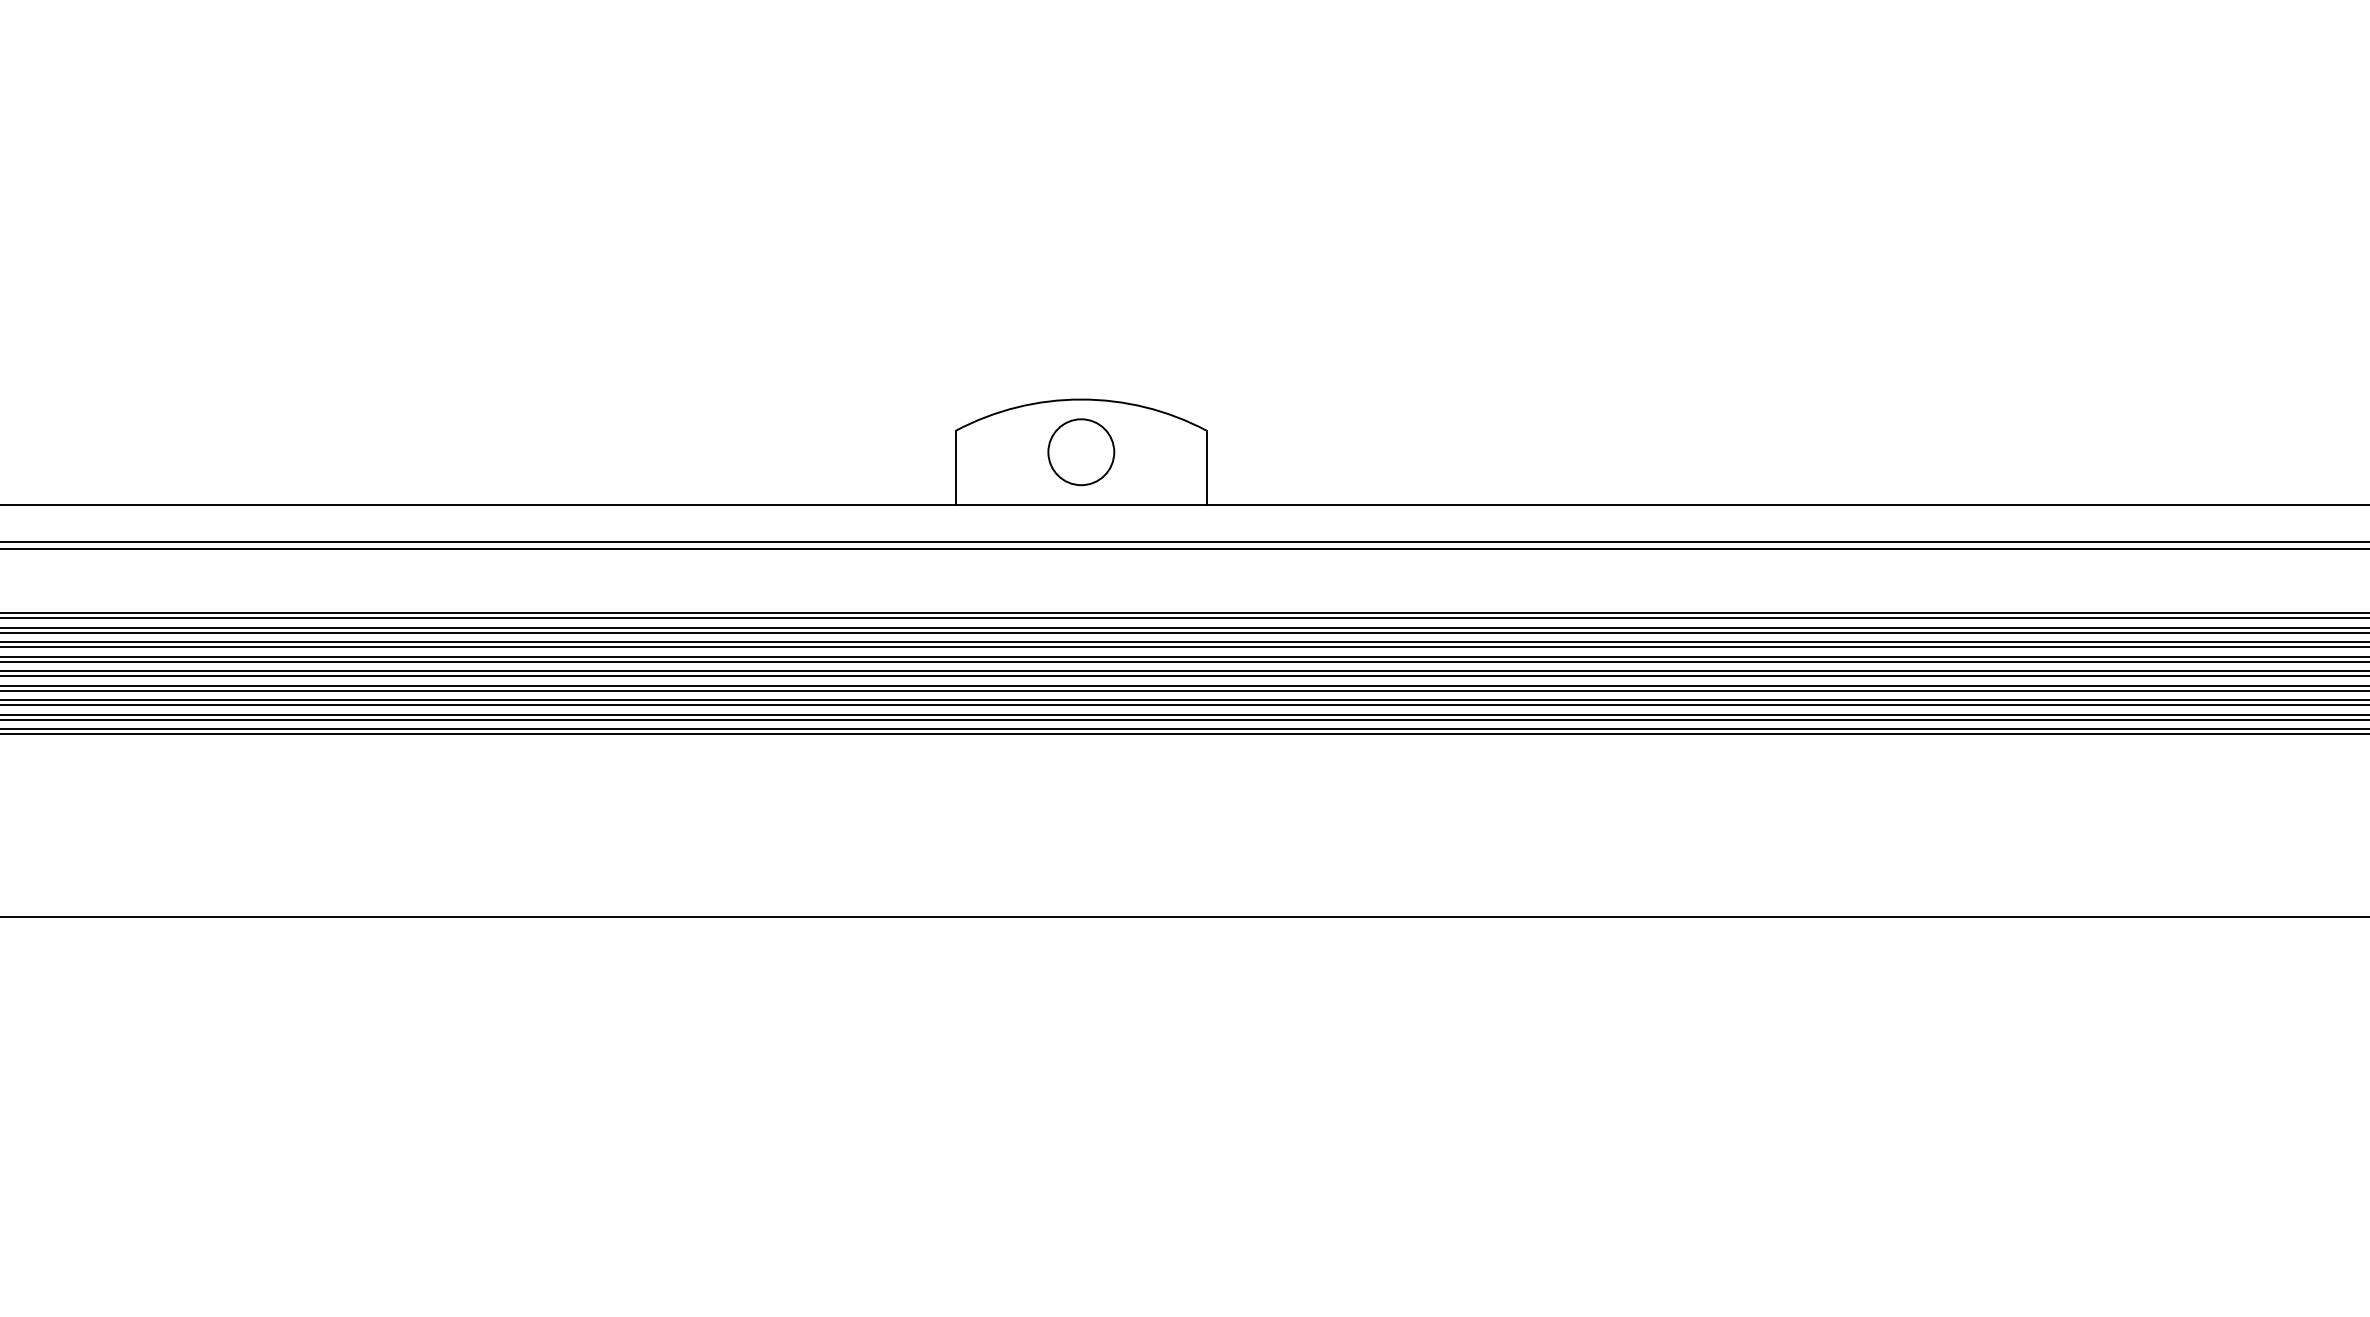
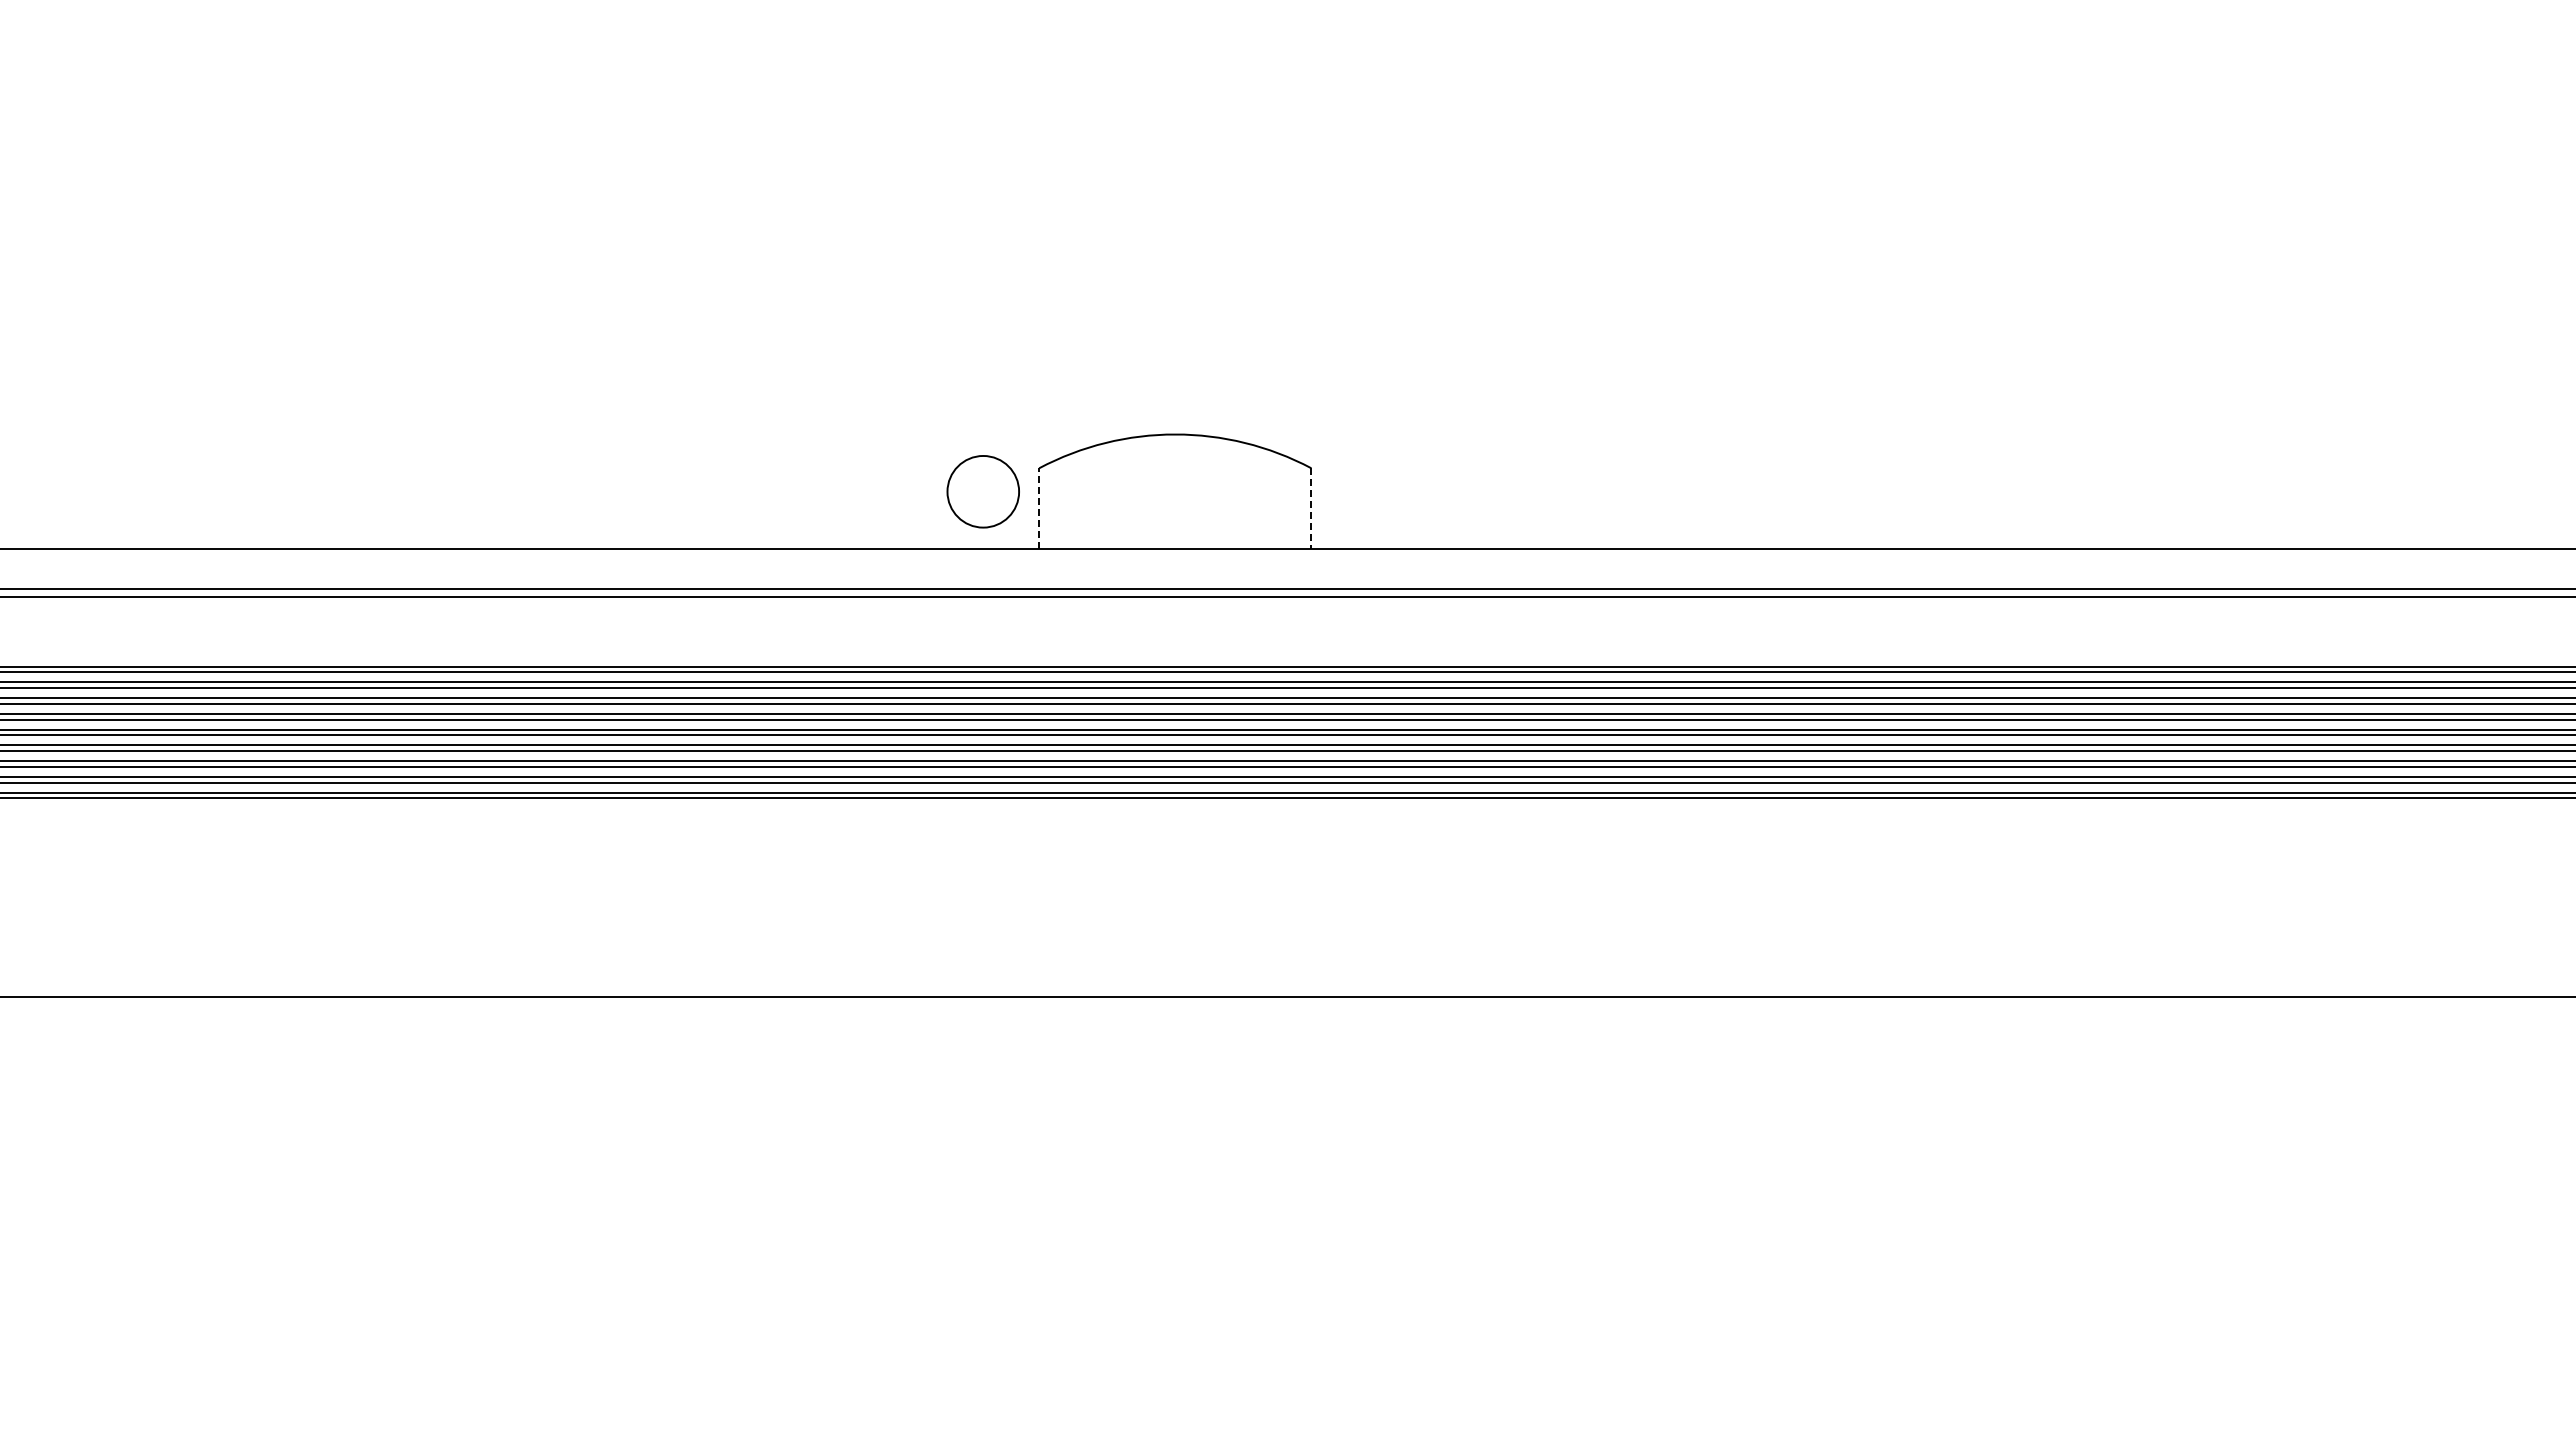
circle: (1080, 451) -> (982, 491), moved
line: (956, 467) -> (1039, 508), solid -> dashed
line: (1206, 468) -> (1311, 509), solid -> dashed

